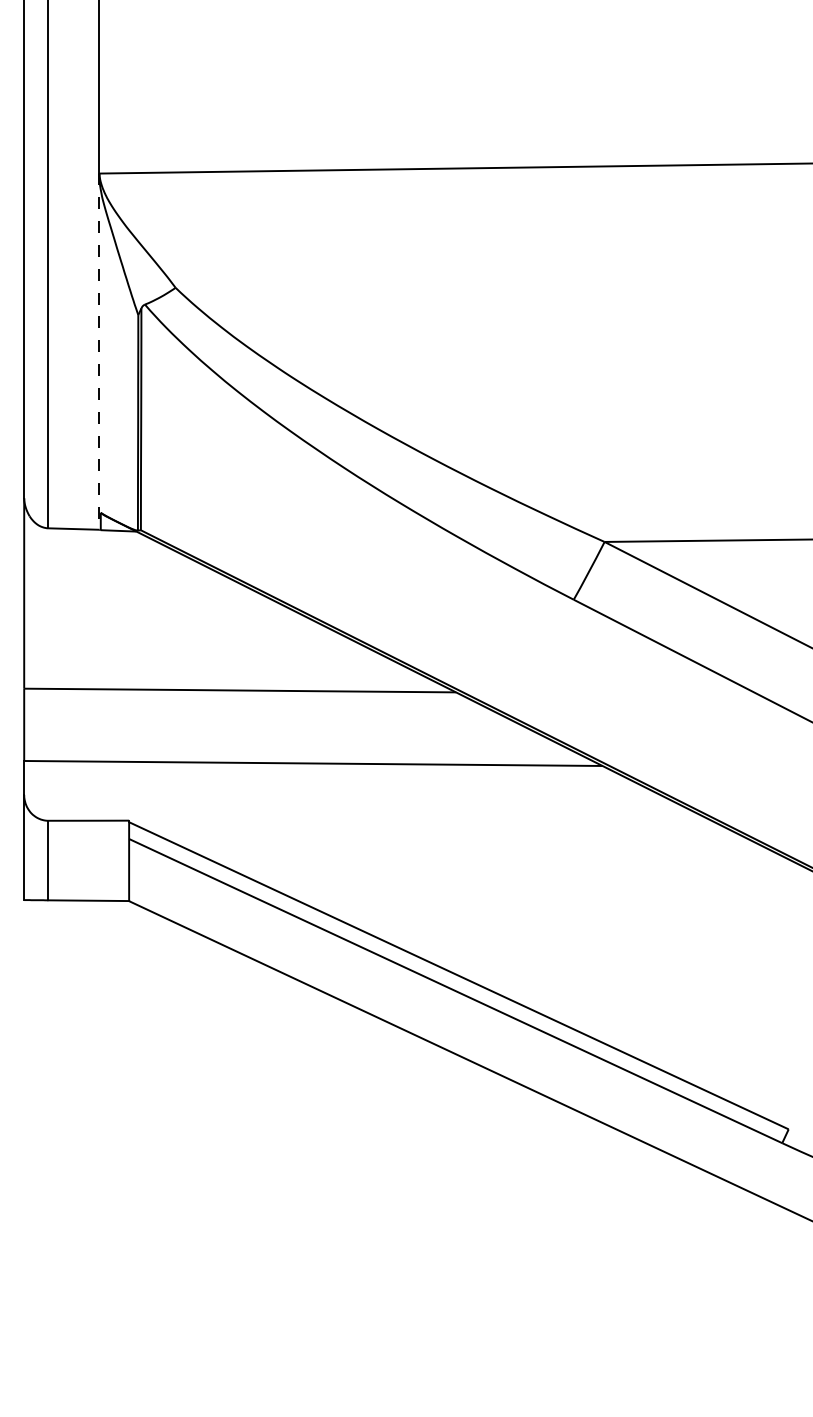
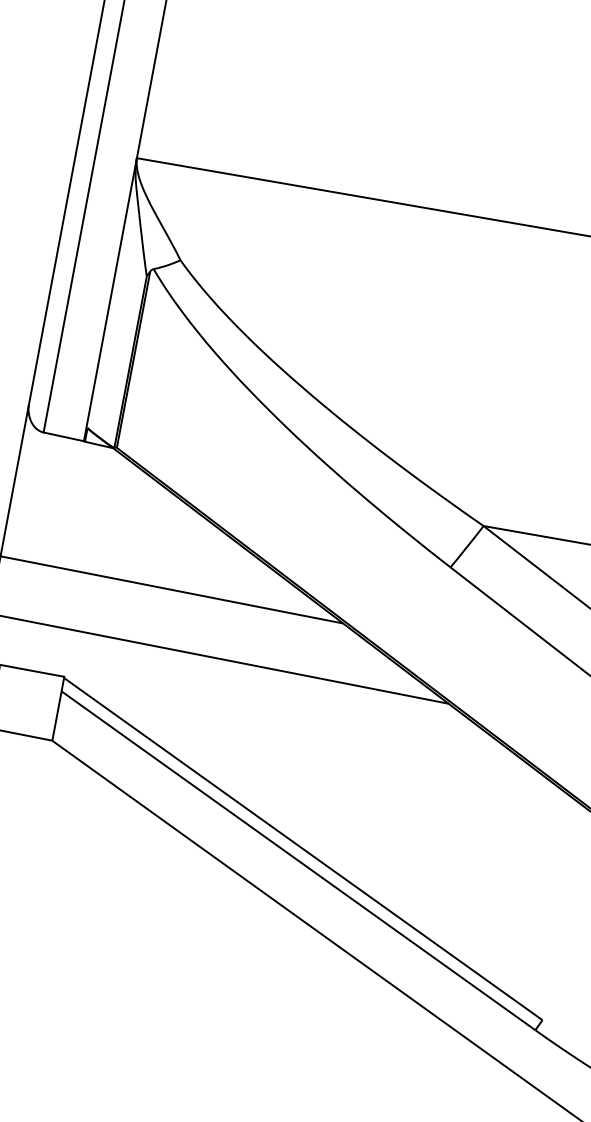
line: (99, 352) -> (110, 300), dashed -> solid

